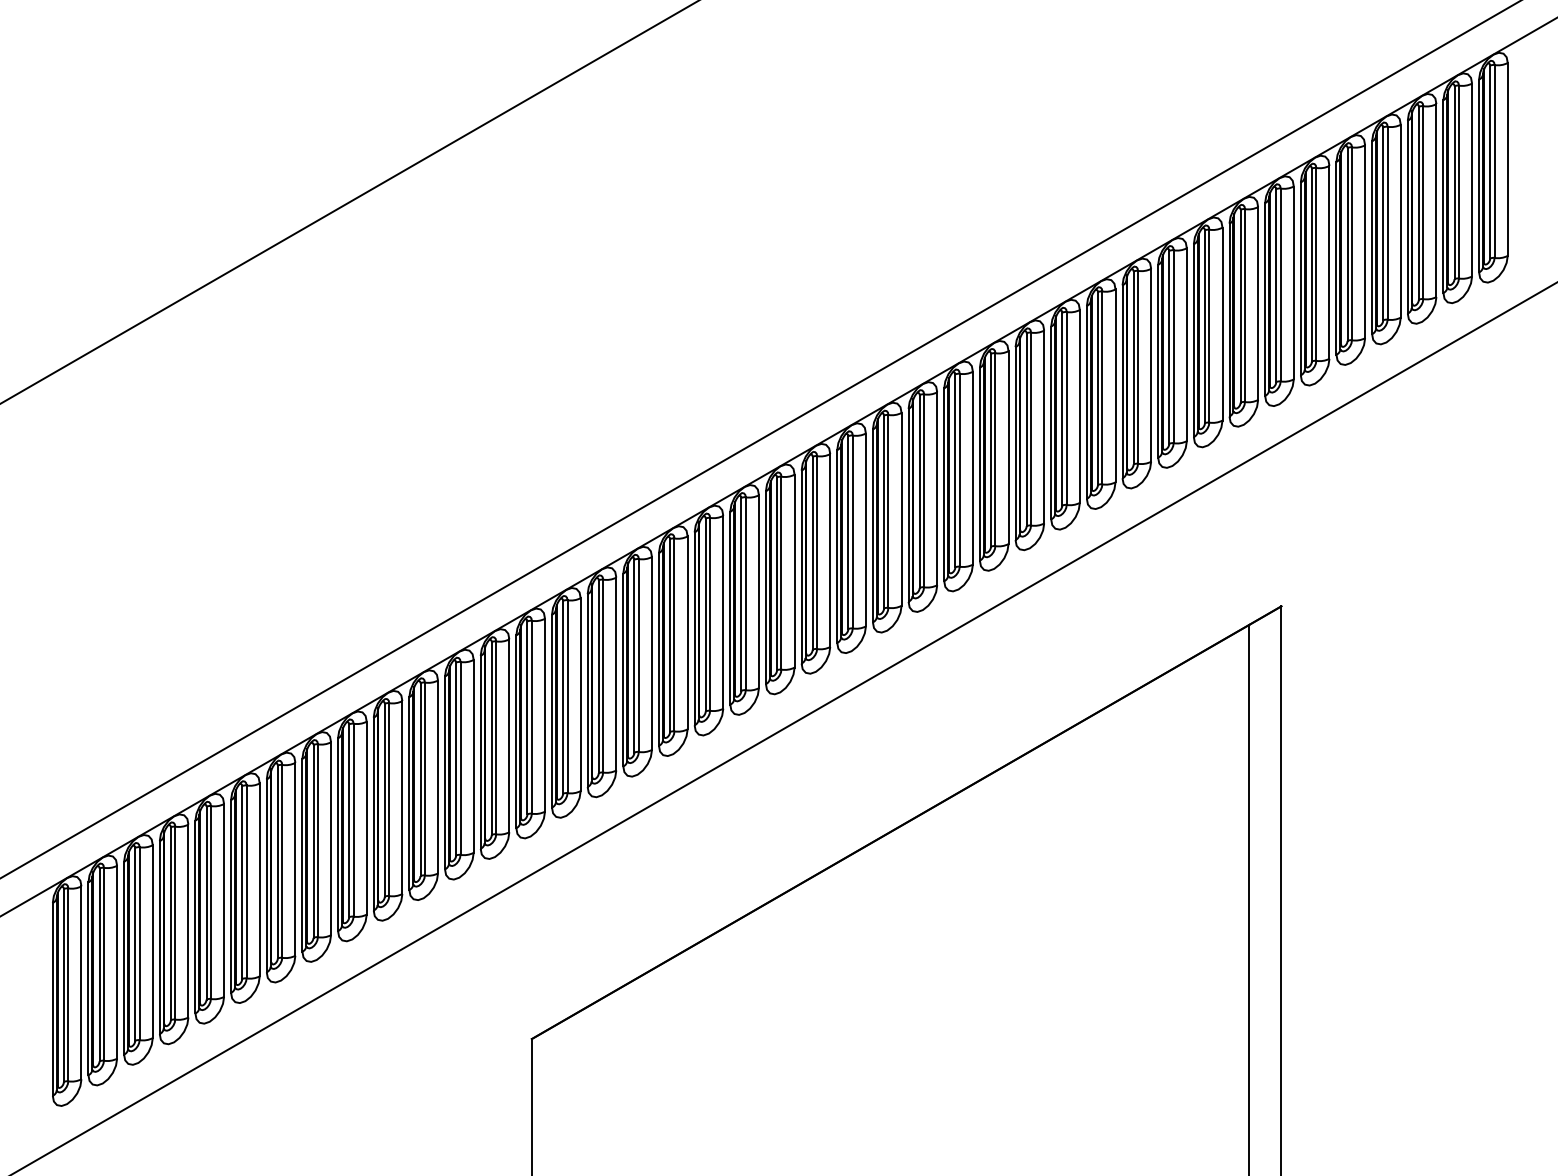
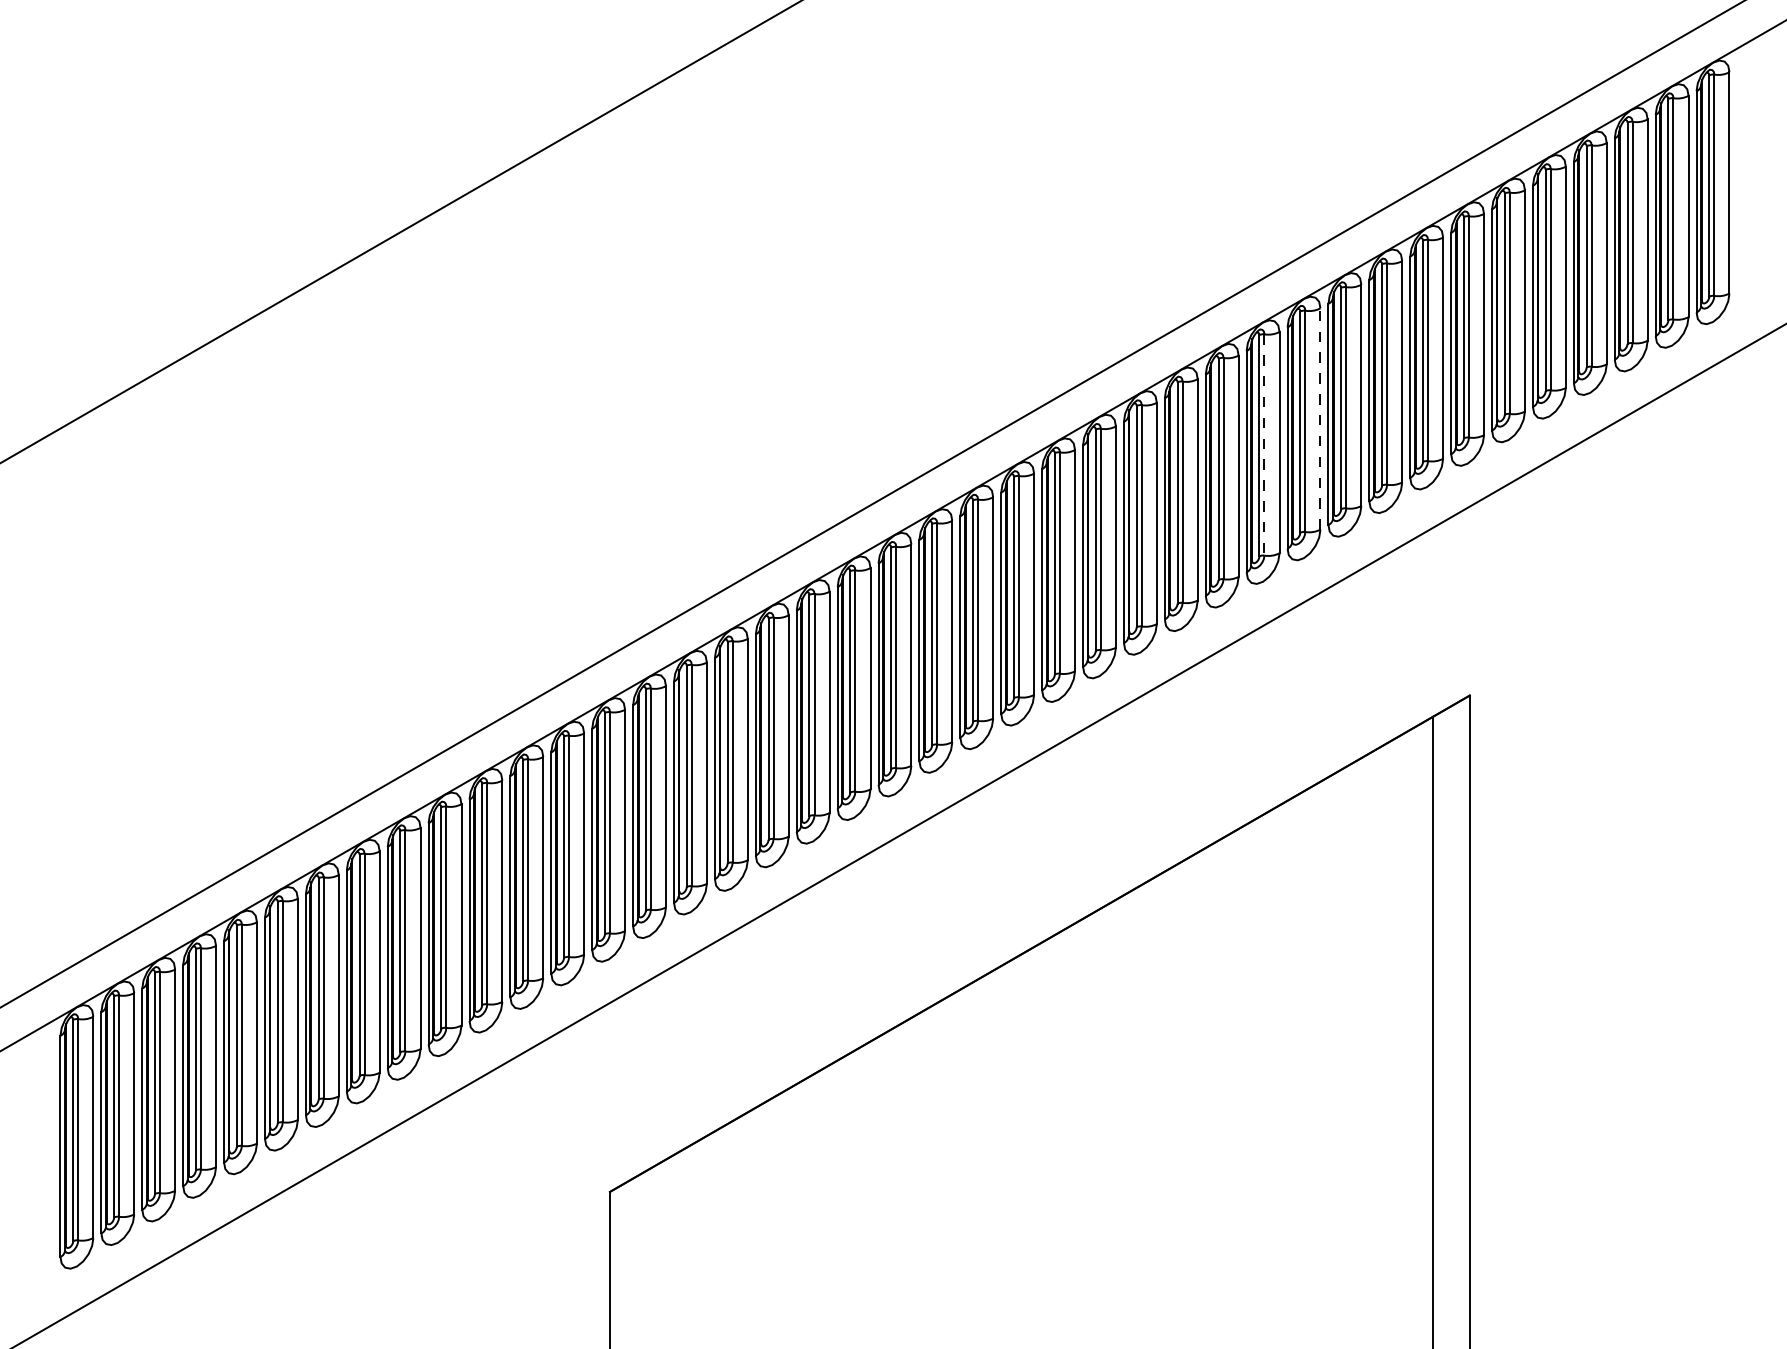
line: (1151, 364) -> (1320, 418), solid -> dashed
line: (1102, 388) -> (1264, 445), solid -> dashed

